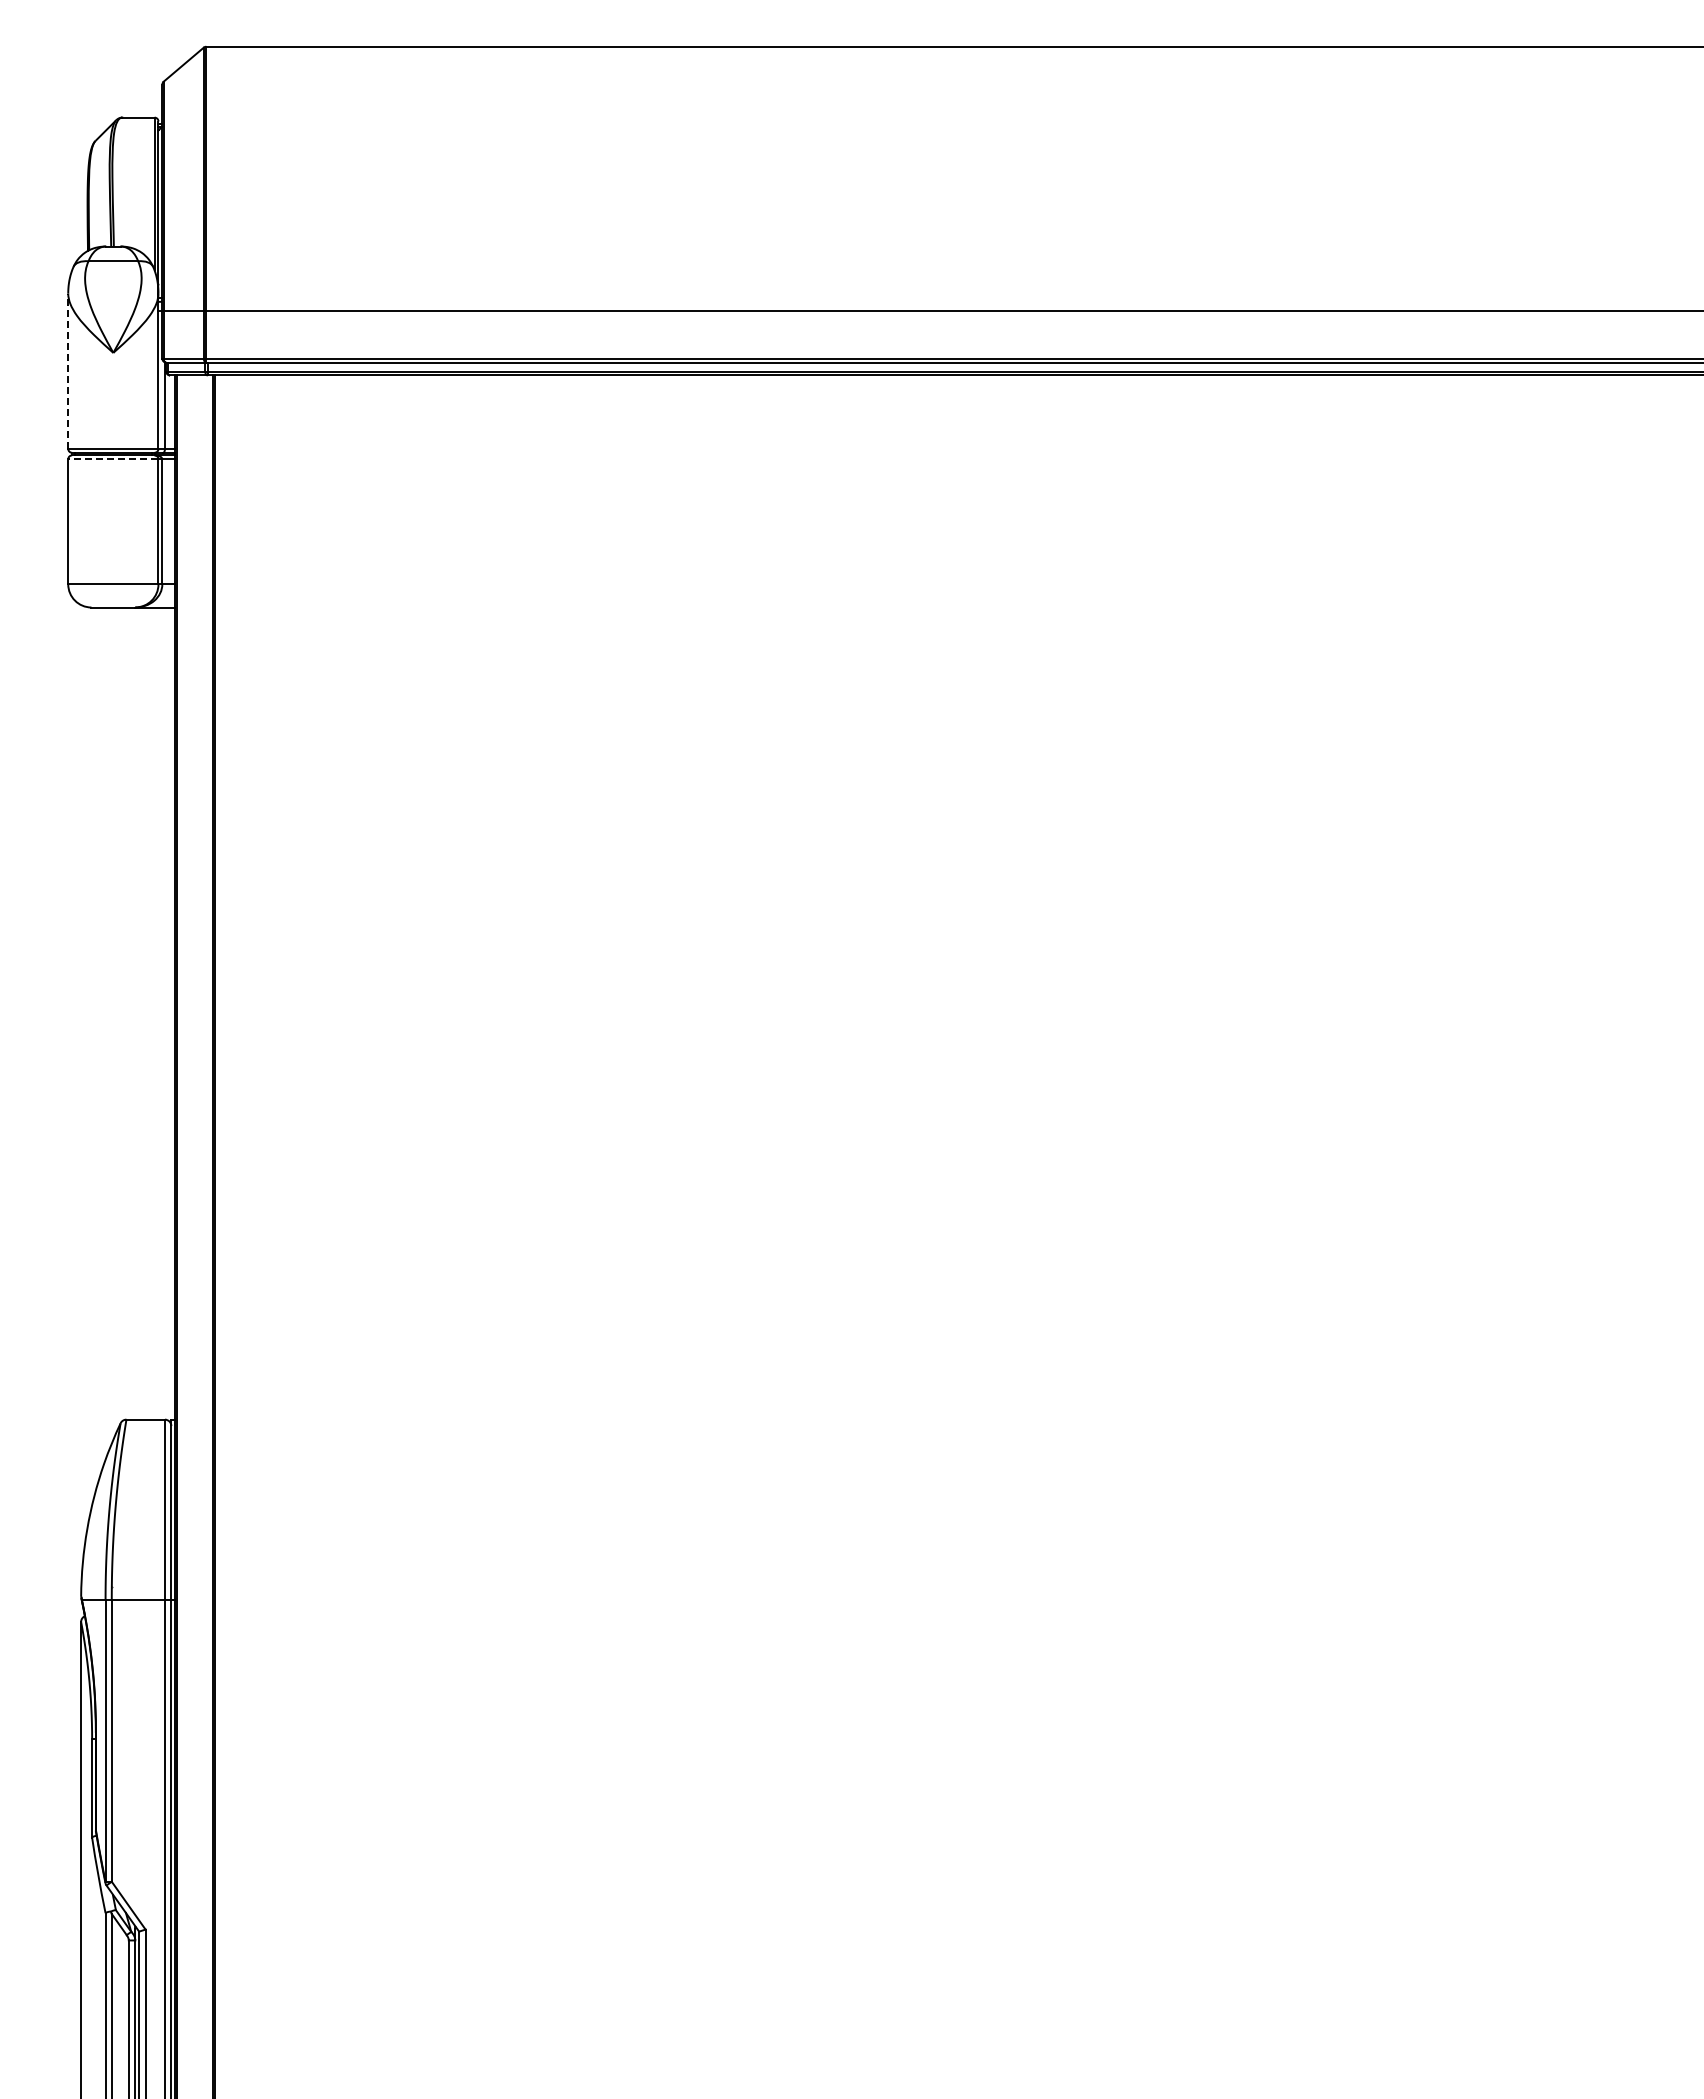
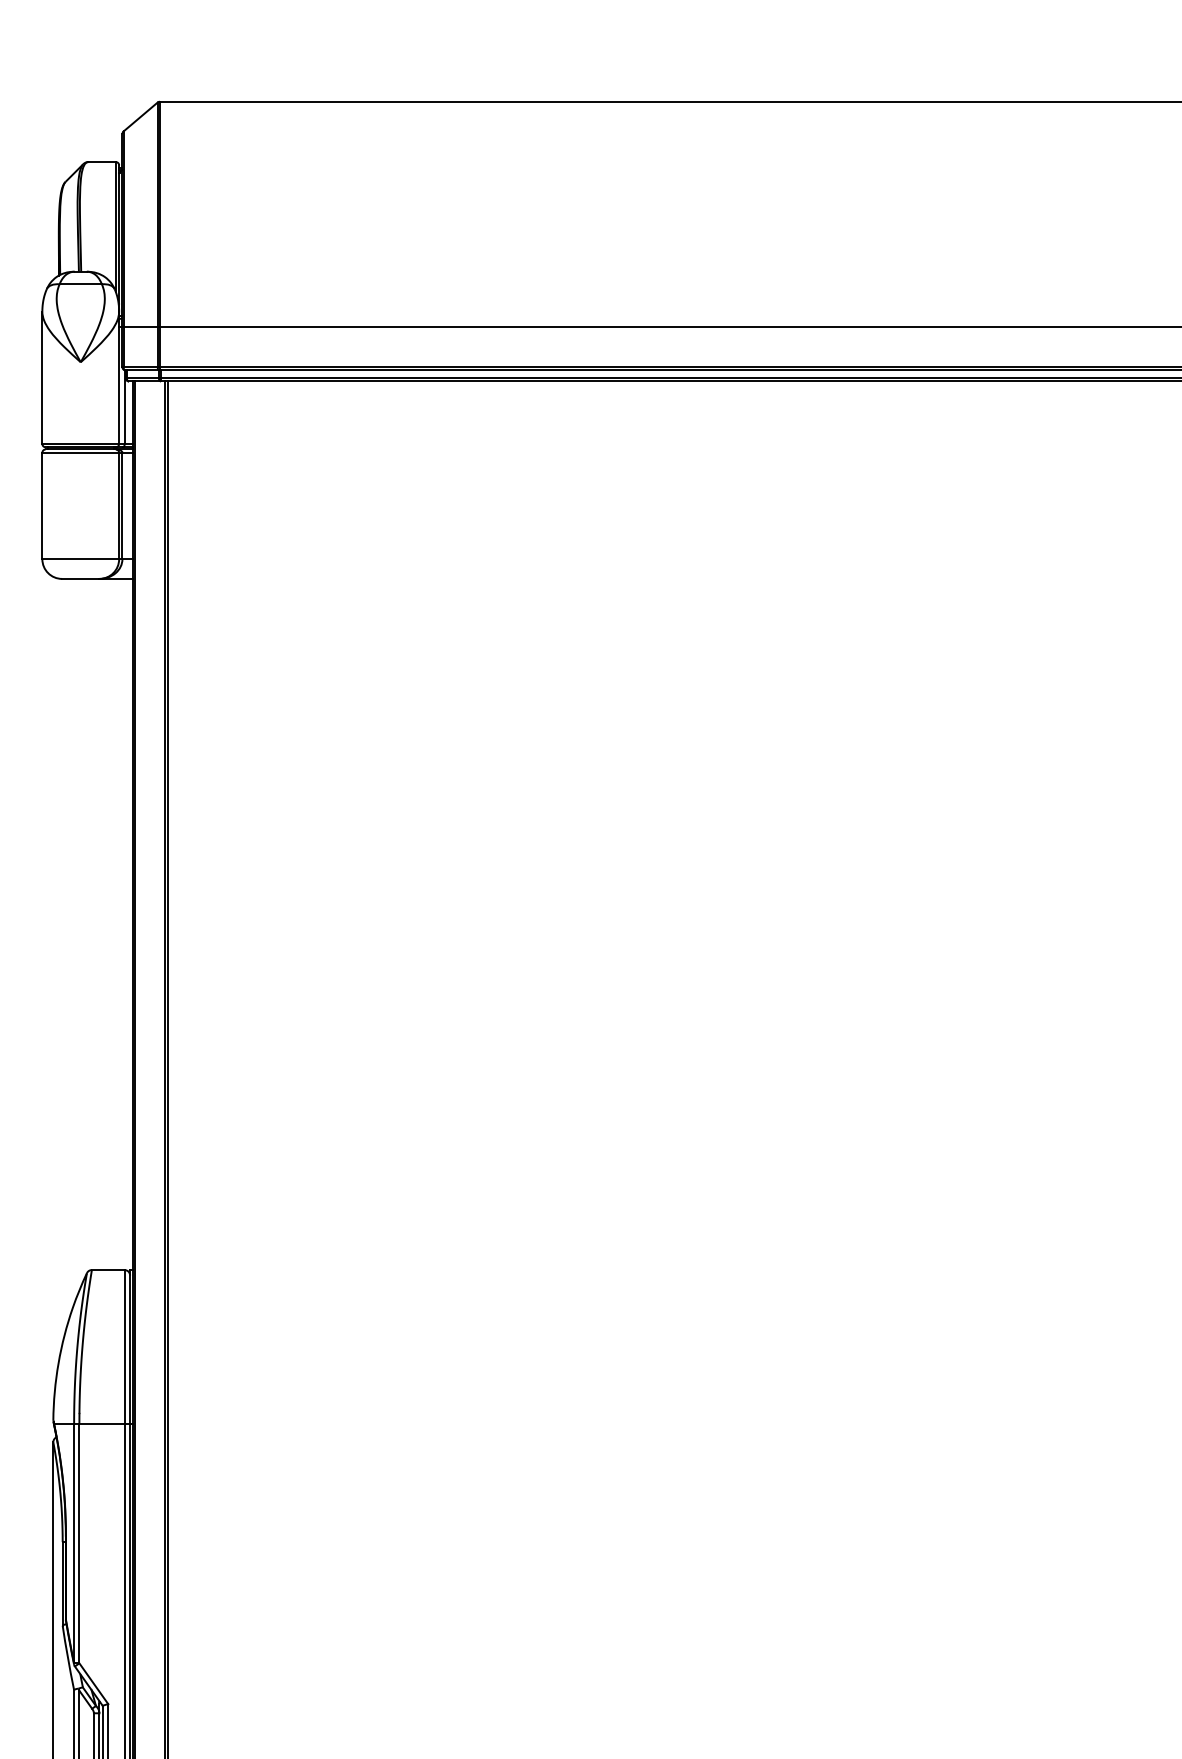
line: (68, 371) -> (42, 378), dashed -> solid
line: (112, 459) -> (80, 452), dashed -> solid

